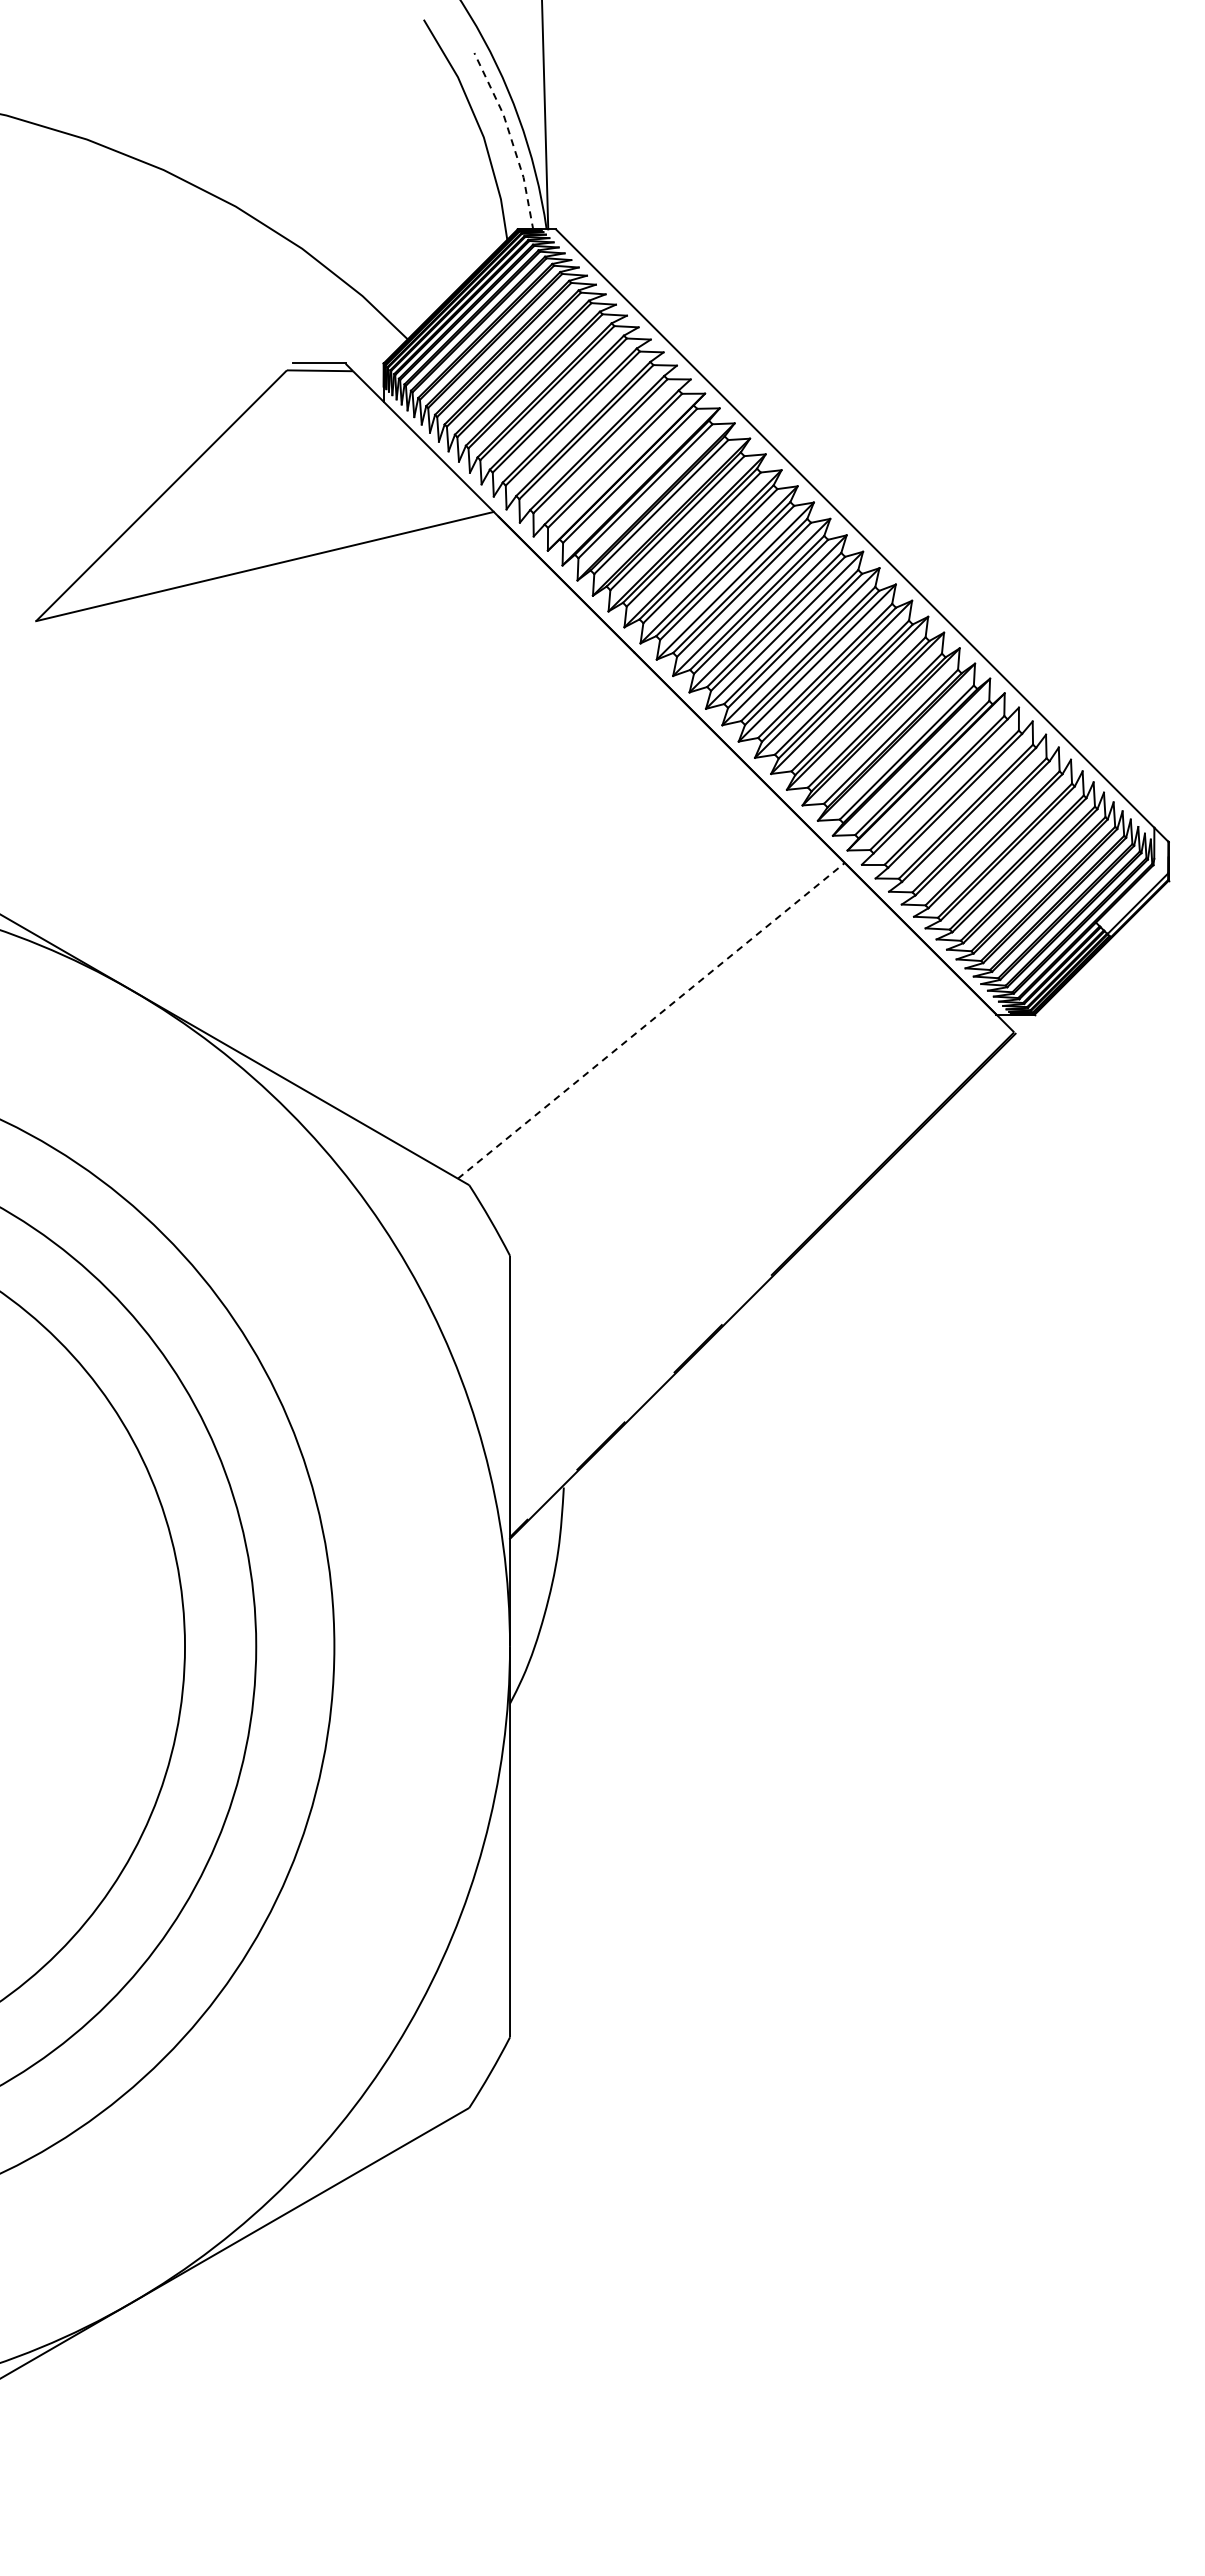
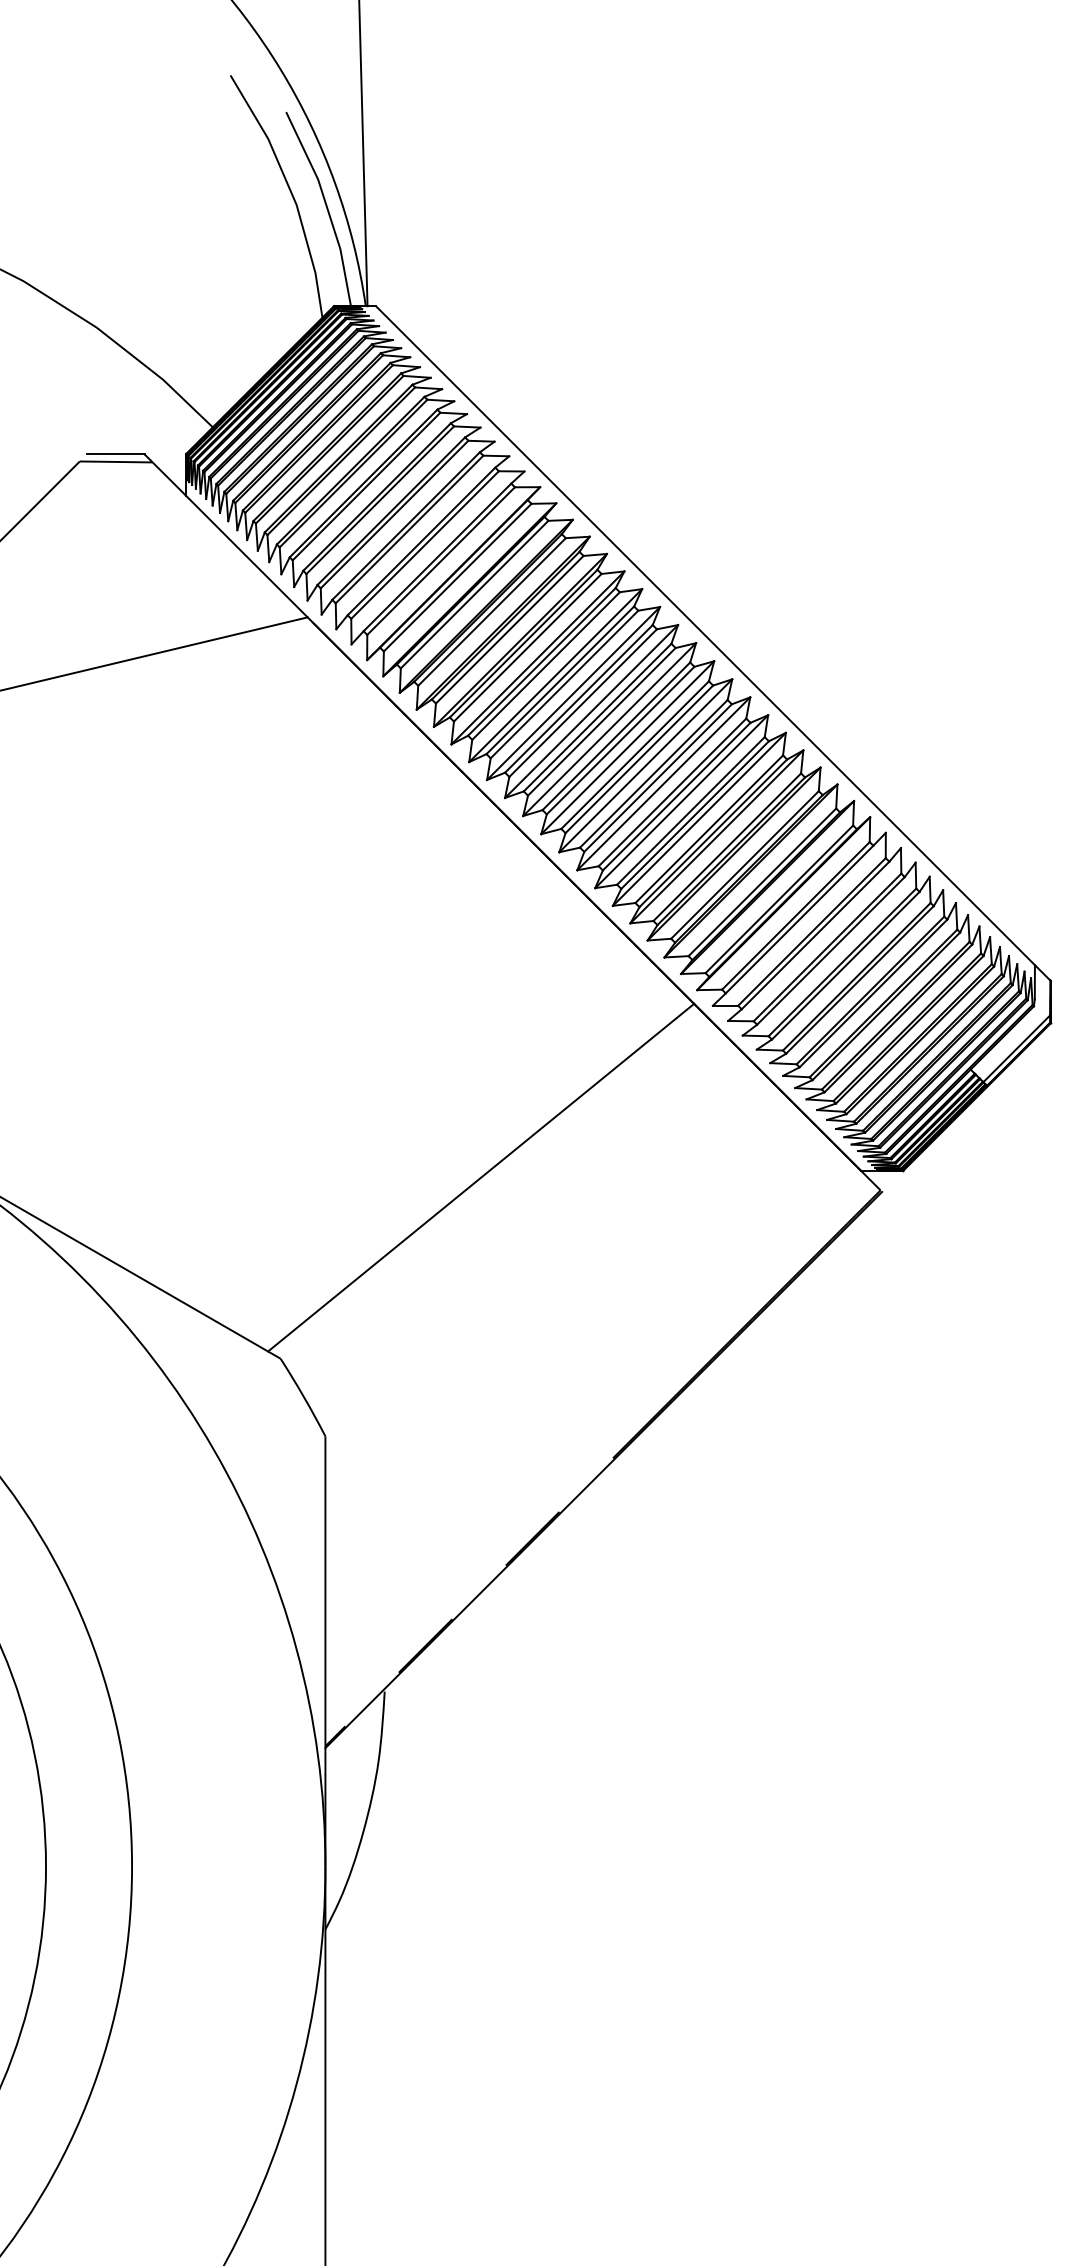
line: (511, 138) -> (327, 206), dashed -> solid
line: (651, 1020) -> (481, 1177), dashed -> solid

